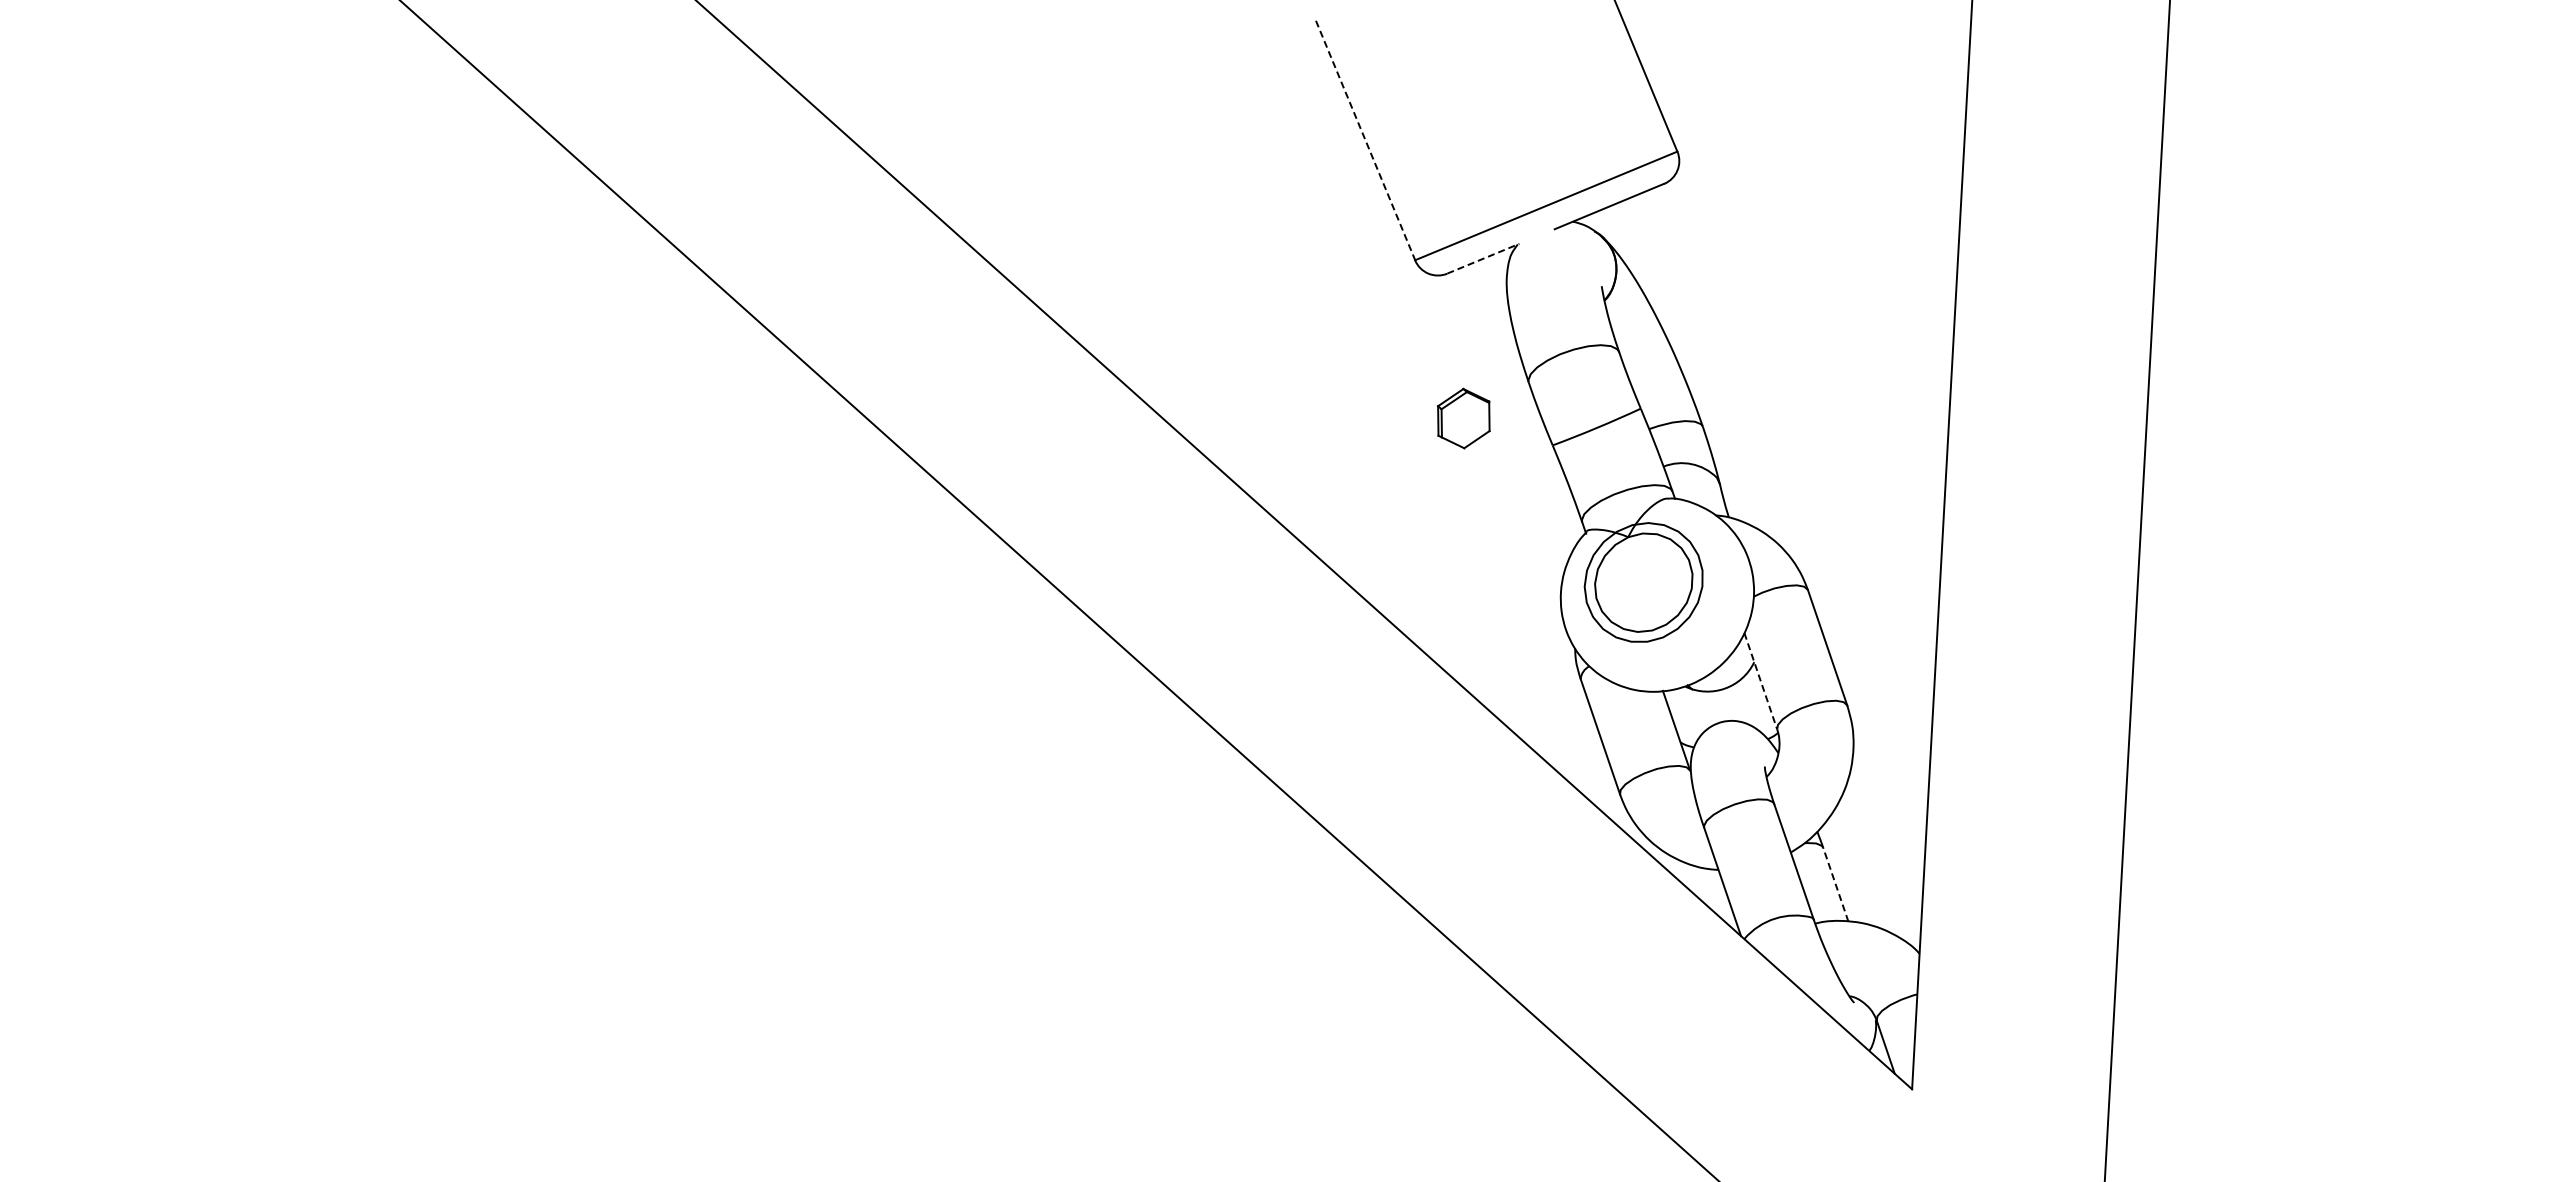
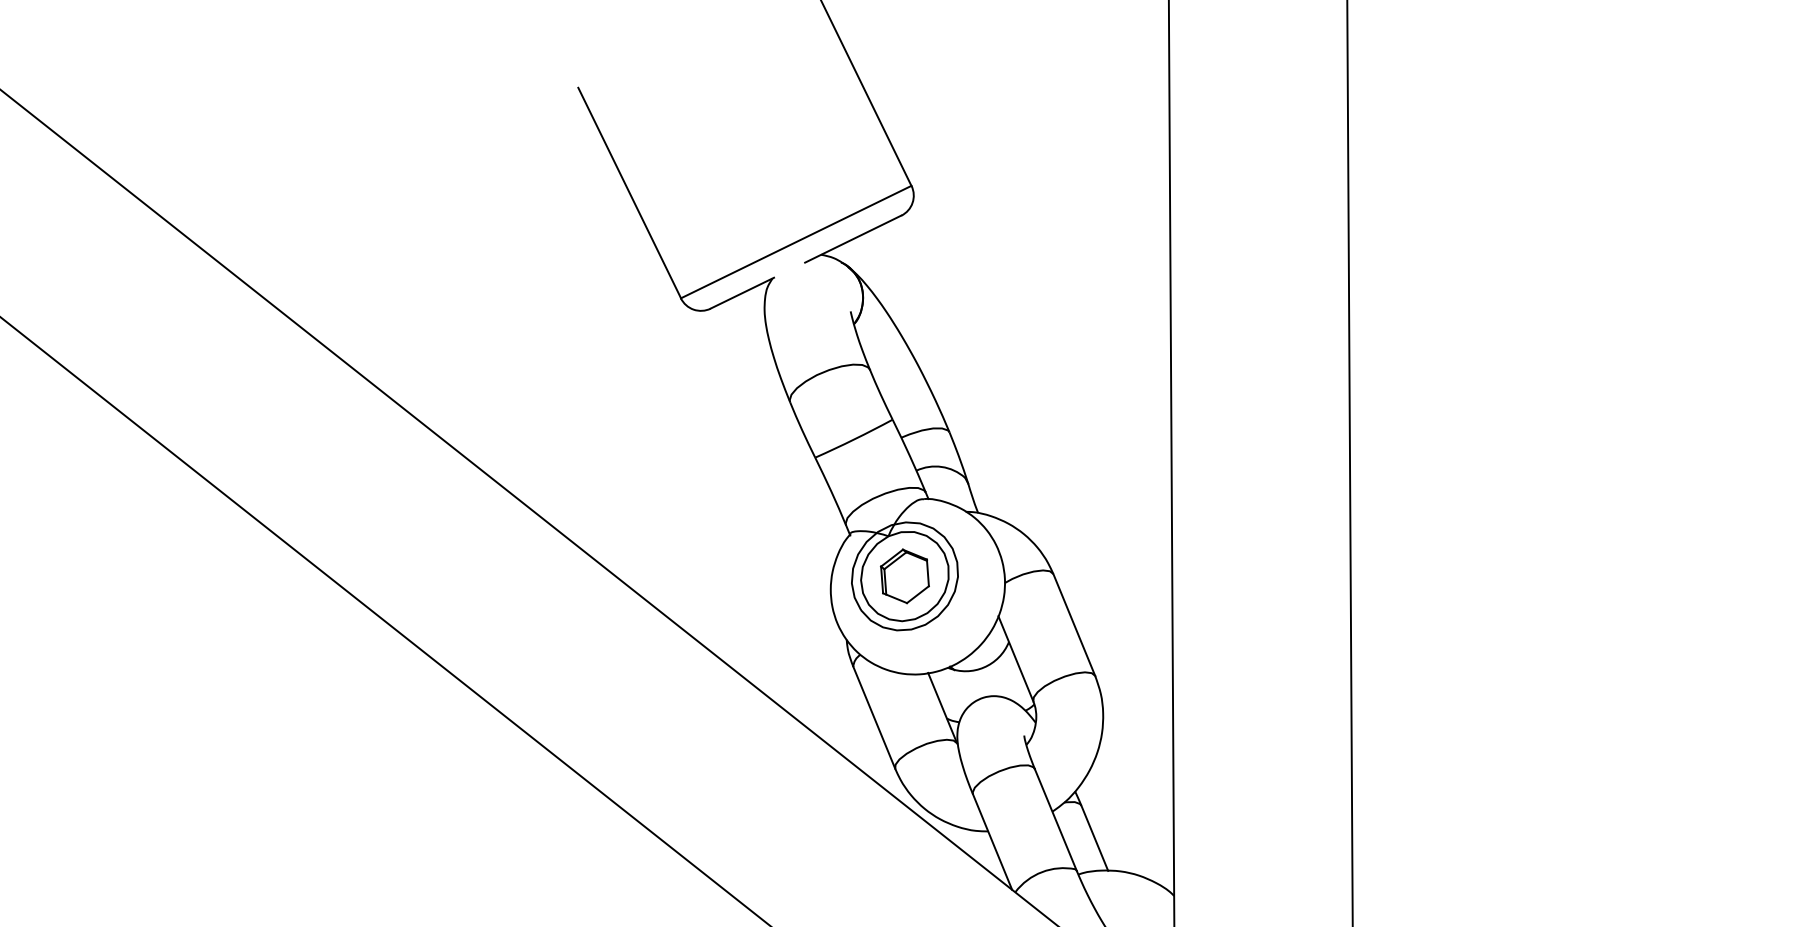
line: (1365, 140) -> (629, 193), dashed -> solid
line: (1483, 258) -> (742, 292), dashed -> solid
part: (1463, 418) -> (904, 576), moved
line: (1760, 681) -> (1015, 659), dashed -> solid
line: (1835, 884) -> (1094, 838), dashed -> solid

